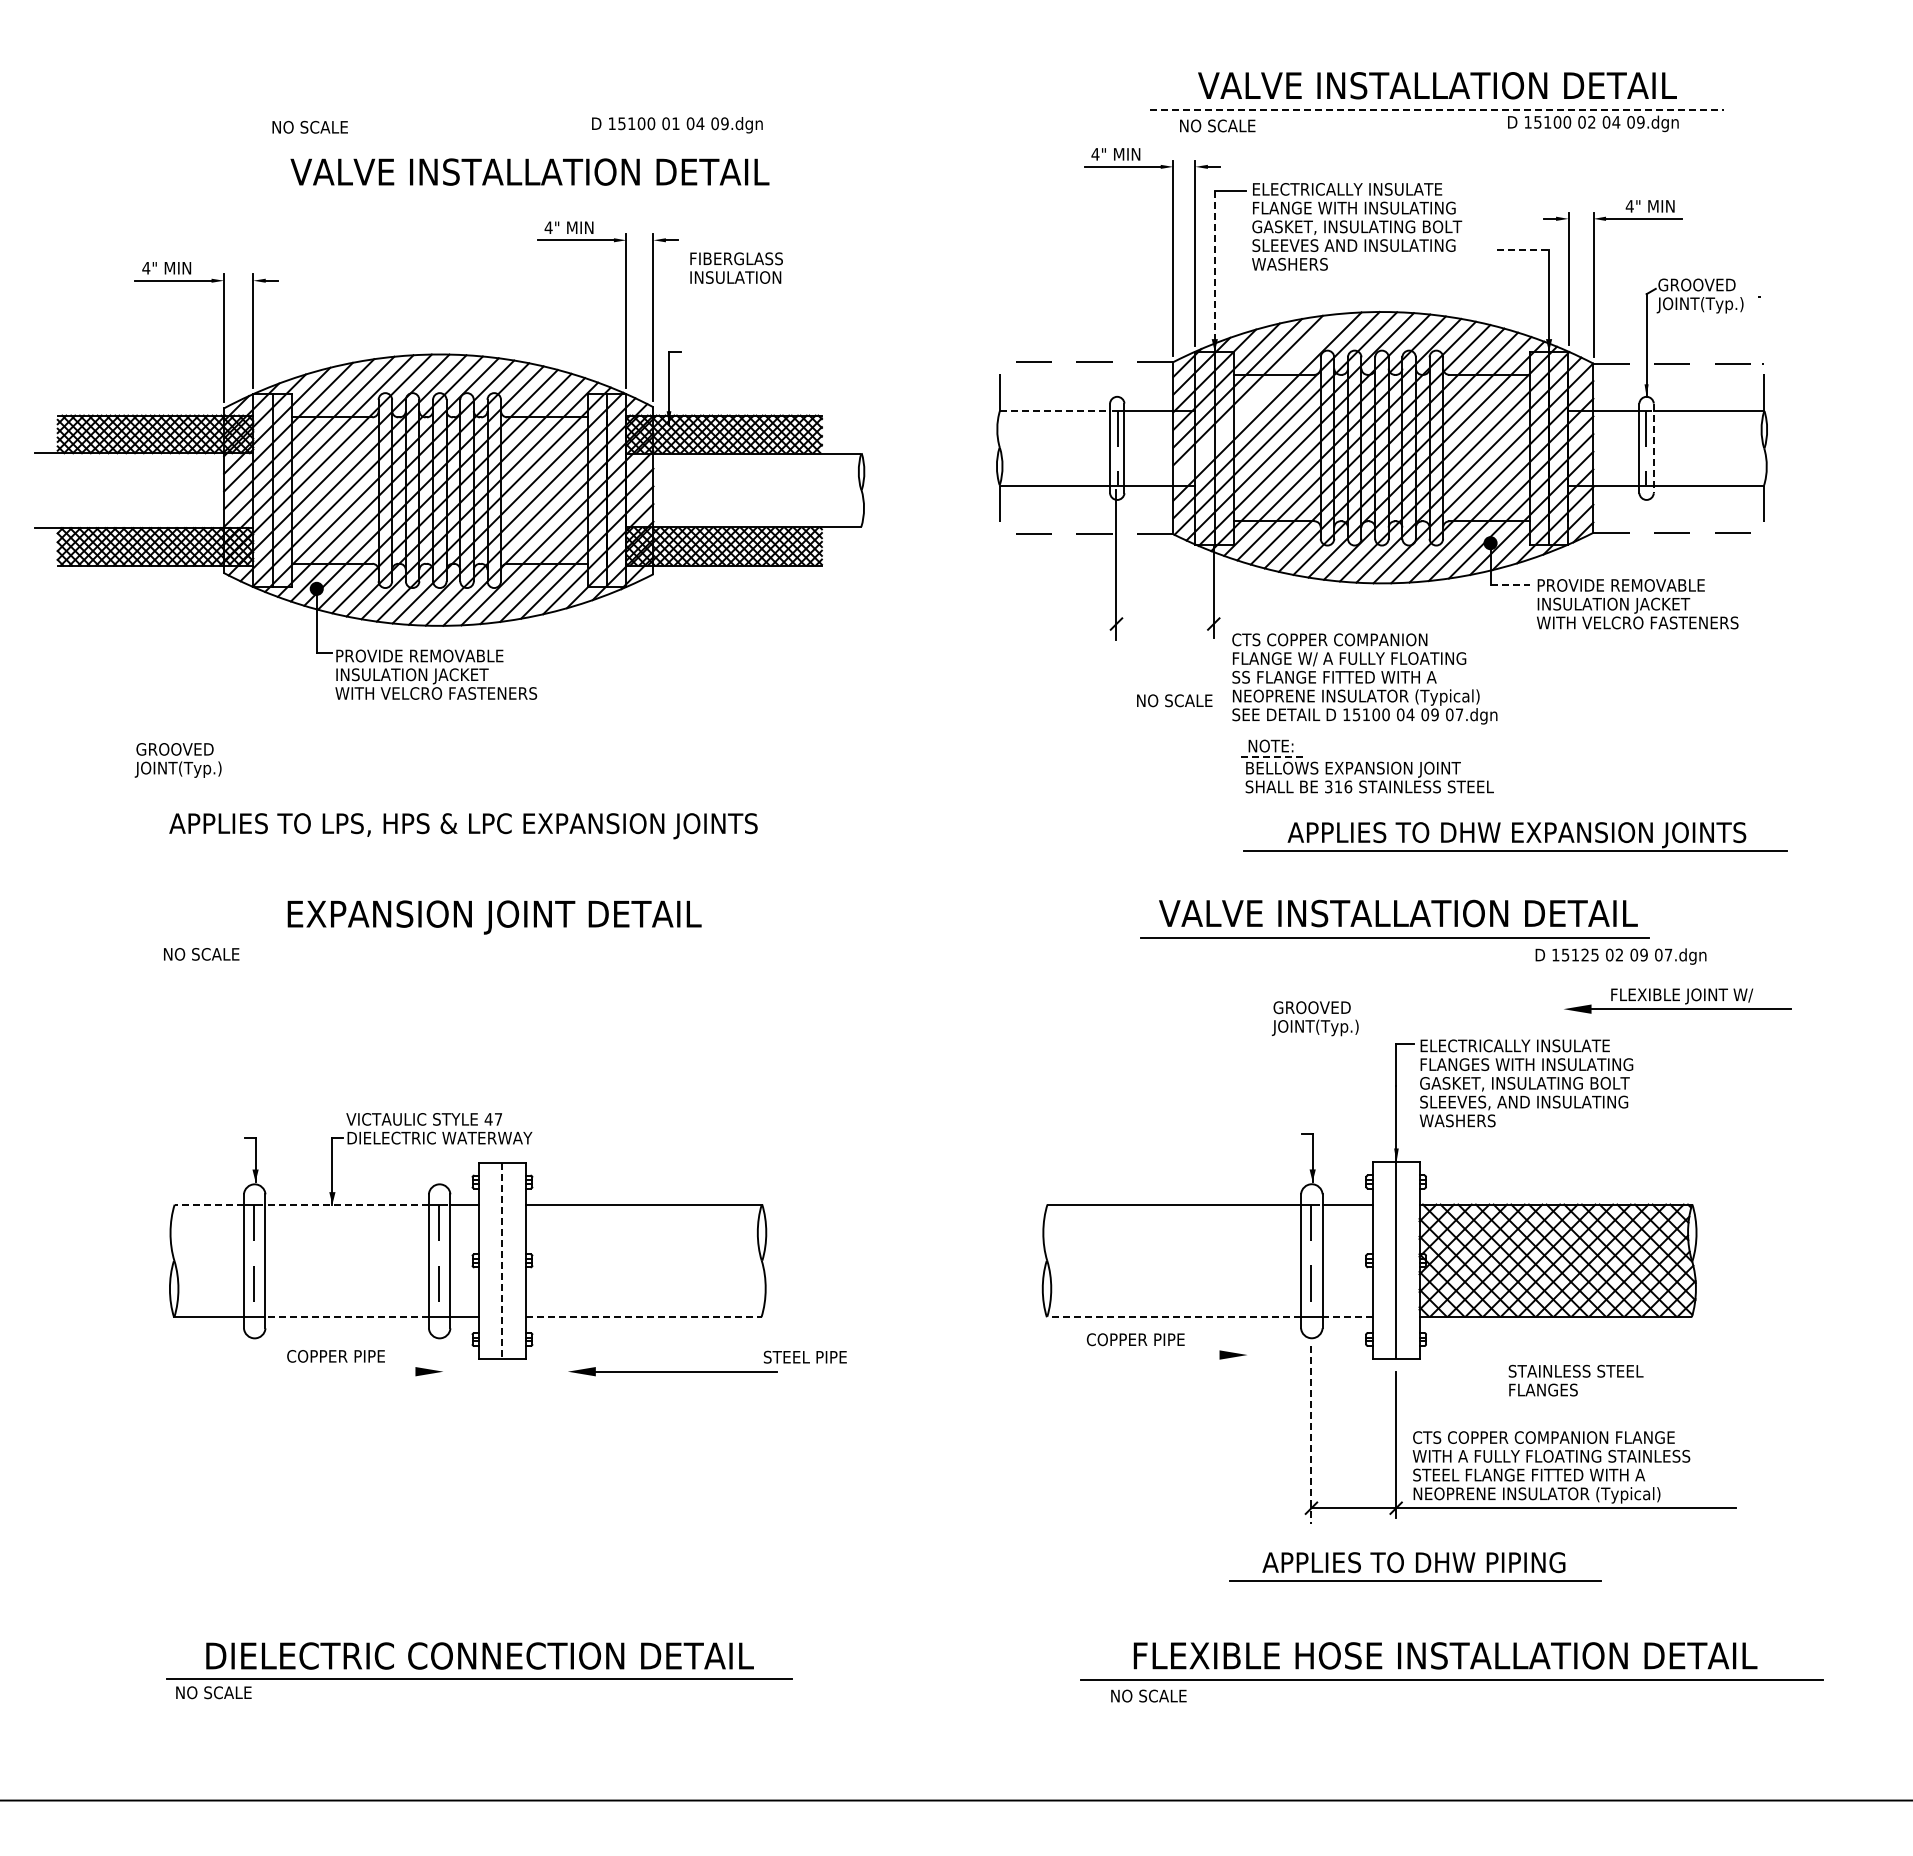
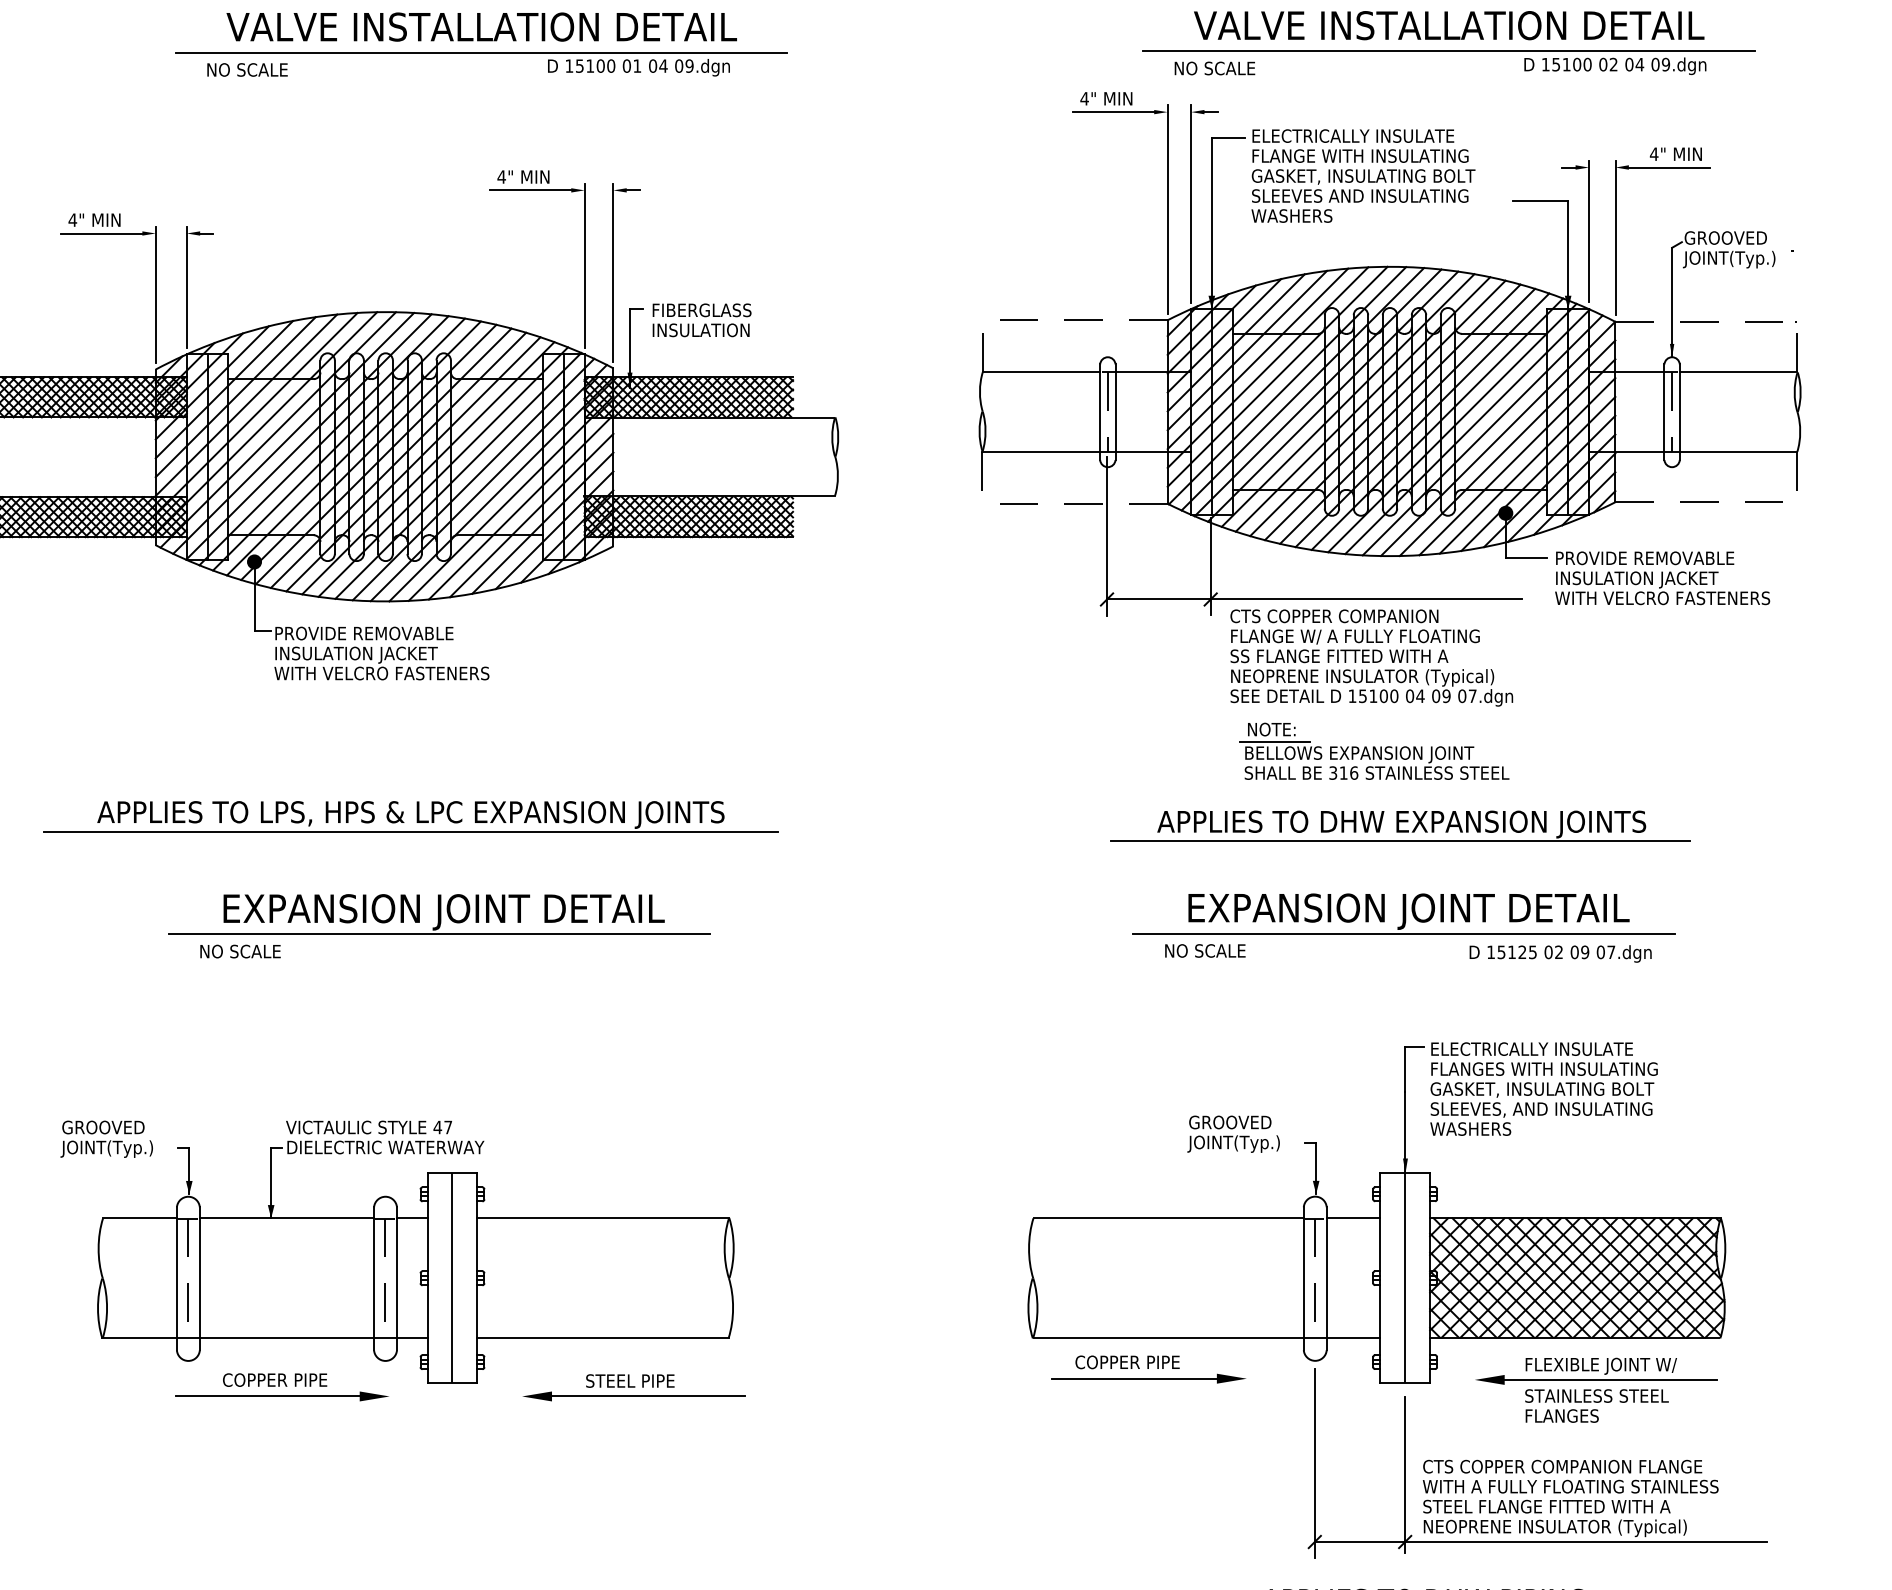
line: (1437, 109) -> (1449, 50), dashed -> solid
line: (529, 111) -> (481, 53), added
text: (529, 171) -> (481, 26), moved
line: (1523, 249) -> (1540, 200), dashed -> solid
text: (736, 267) -> (701, 319), moved
line: (1214, 270) -> (1211, 222), dashed -> solid
line: (1257, 397) -> (1257, 357), added
line: (1055, 410) -> (1042, 371), dashed -> solid
line: (1653, 448) -> (1679, 412), dashed -> solid
line: (1510, 585) -> (1527, 558), dashed -> solid
line: (1311, 624) -> (1314, 599), added
text: (1174, 700) -> (1205, 950), moved
line: (1274, 757) -> (1275, 741), dashed -> solid
text: (177, 760) -> (106, 1139), moved
part: (1515, 836) -> (1400, 825), moved
line: (463, 841) -> (410, 831), added
text: (1398, 916) -> (1407, 911), VALVE INSTALLATION DETAIL -> EXPANSION JOINT DETAIL
line: (490, 938) -> (439, 934), added
text: (201, 954) -> (240, 951), moved
text: (1620, 956) -> (1560, 953), moved
part: (1677, 1000) -> (1596, 1370), moved
text: (1314, 1018) -> (1232, 1134), moved
line: (209, 1204) -> (140, 1218), dashed -> solid
line: (347, 1204) -> (287, 1218), dashed -> solid
line: (502, 1261) -> (452, 1278), dashed -> solid
line: (1174, 1316) -> (1168, 1337), dashed -> solid
line: (1347, 1316) -> (1353, 1337), dashed -> solid
line: (347, 1317) -> (287, 1338), dashed -> solid
line: (643, 1317) -> (602, 1338), dashed -> solid
line: (1141, 1355) -> (1133, 1379), added
text: (804, 1356) -> (629, 1380), moved
line: (328, 1371) -> (267, 1396), added
line: (1311, 1434) -> (1314, 1463), dashed -> solid

